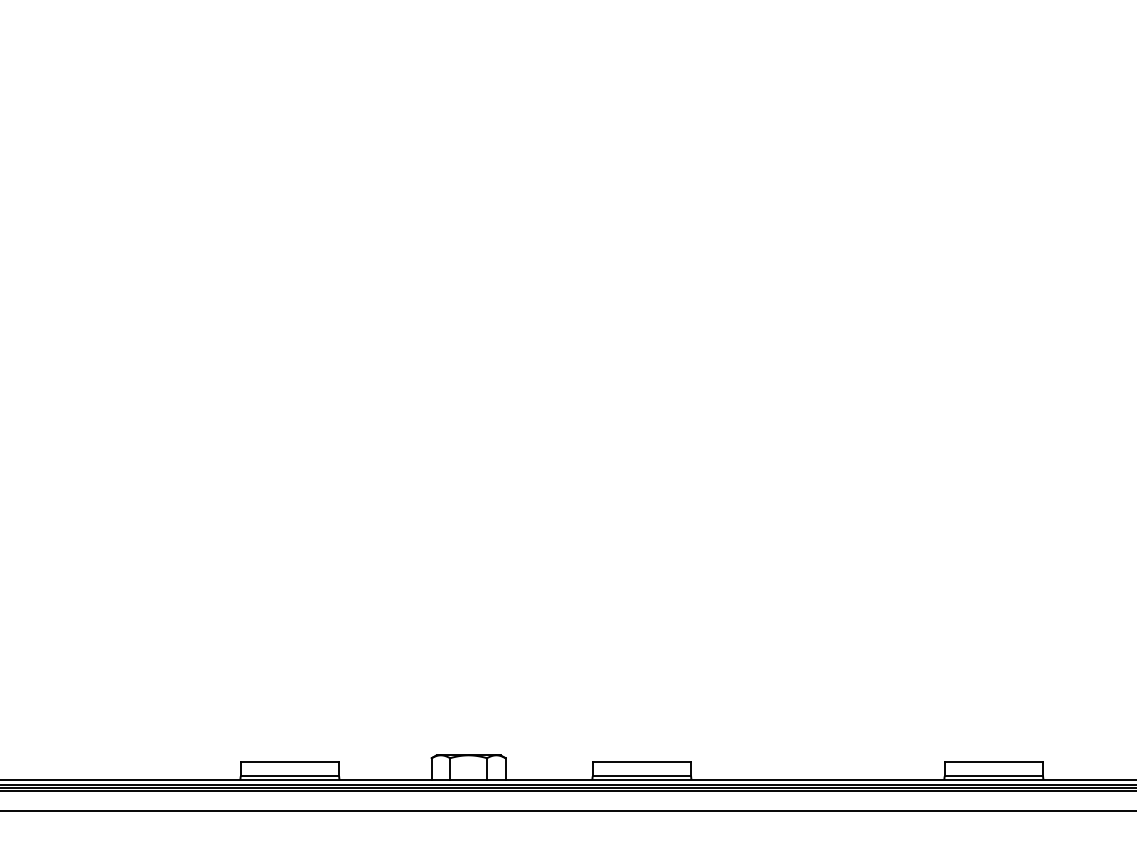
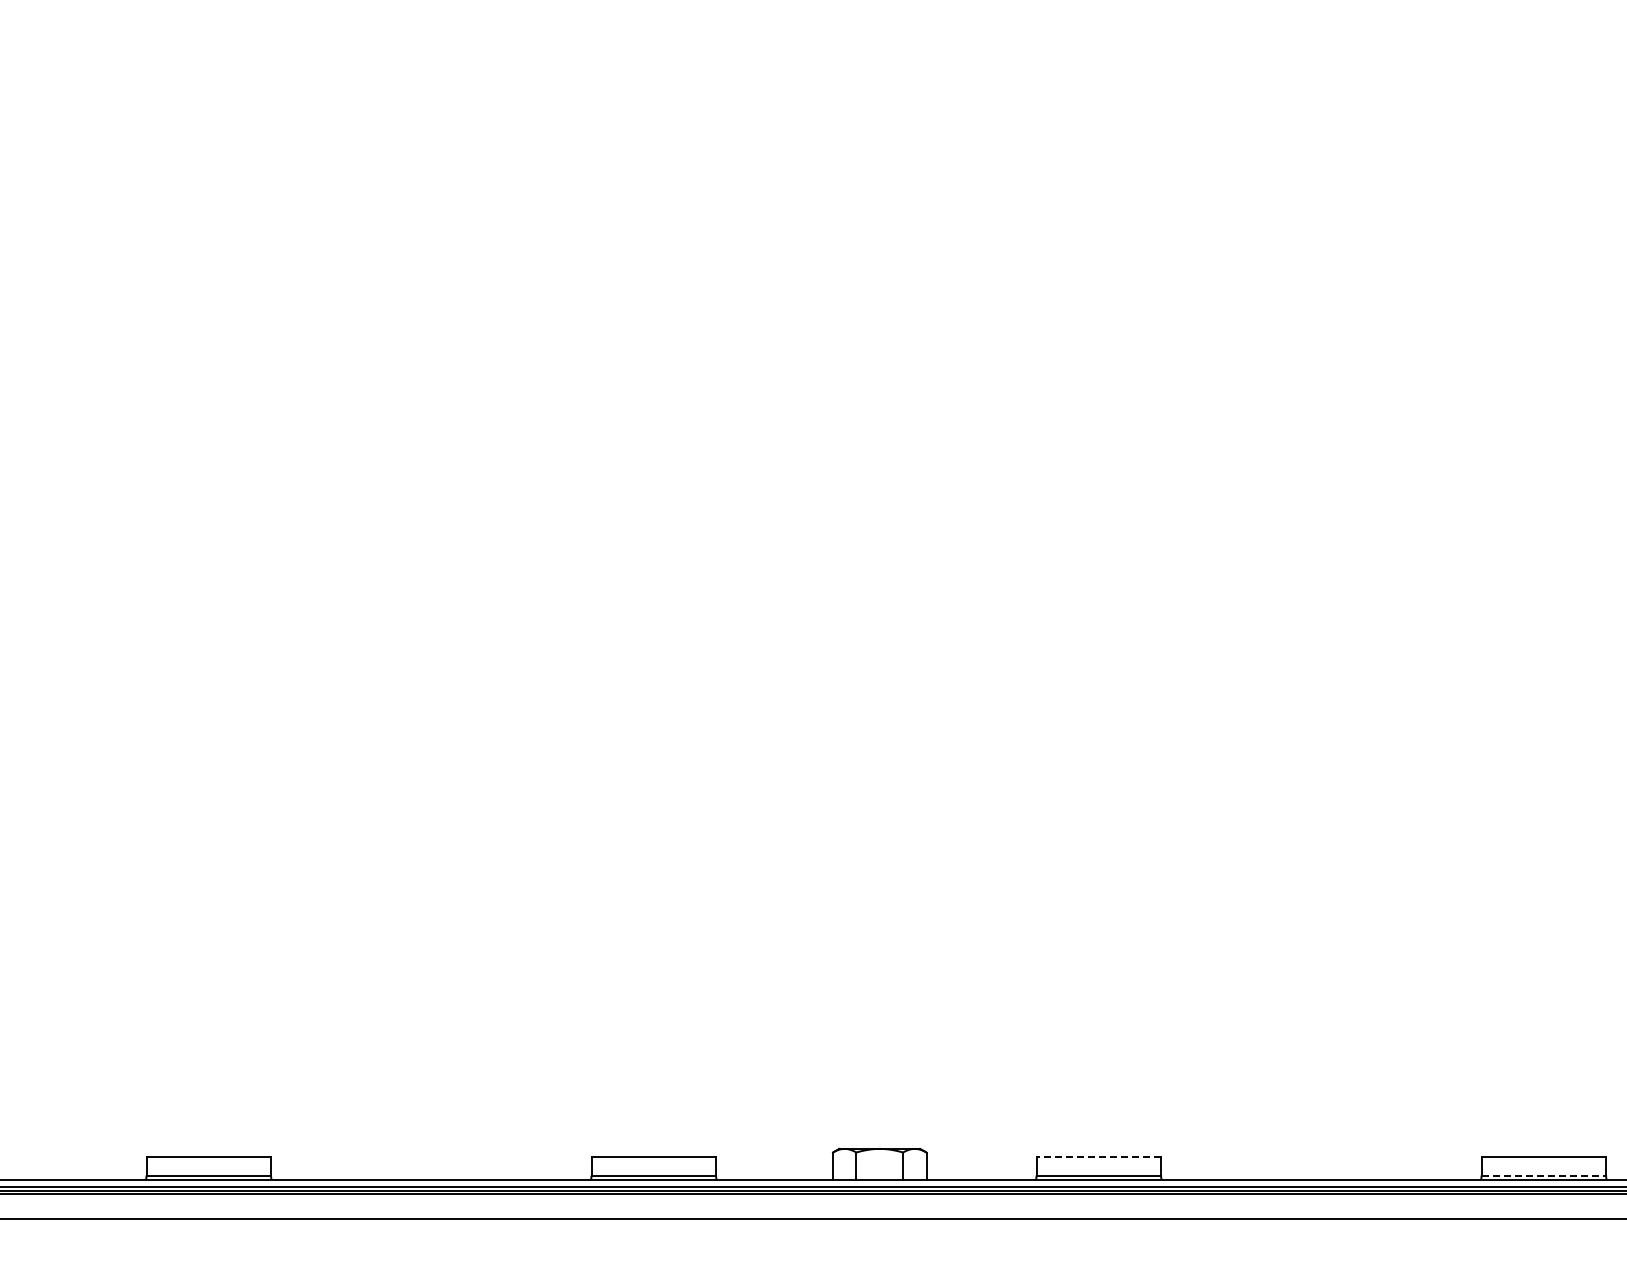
line: (641, 761) -> (1098, 1156), solid -> dashed
line: (994, 776) -> (1544, 1175), solid -> dashed

